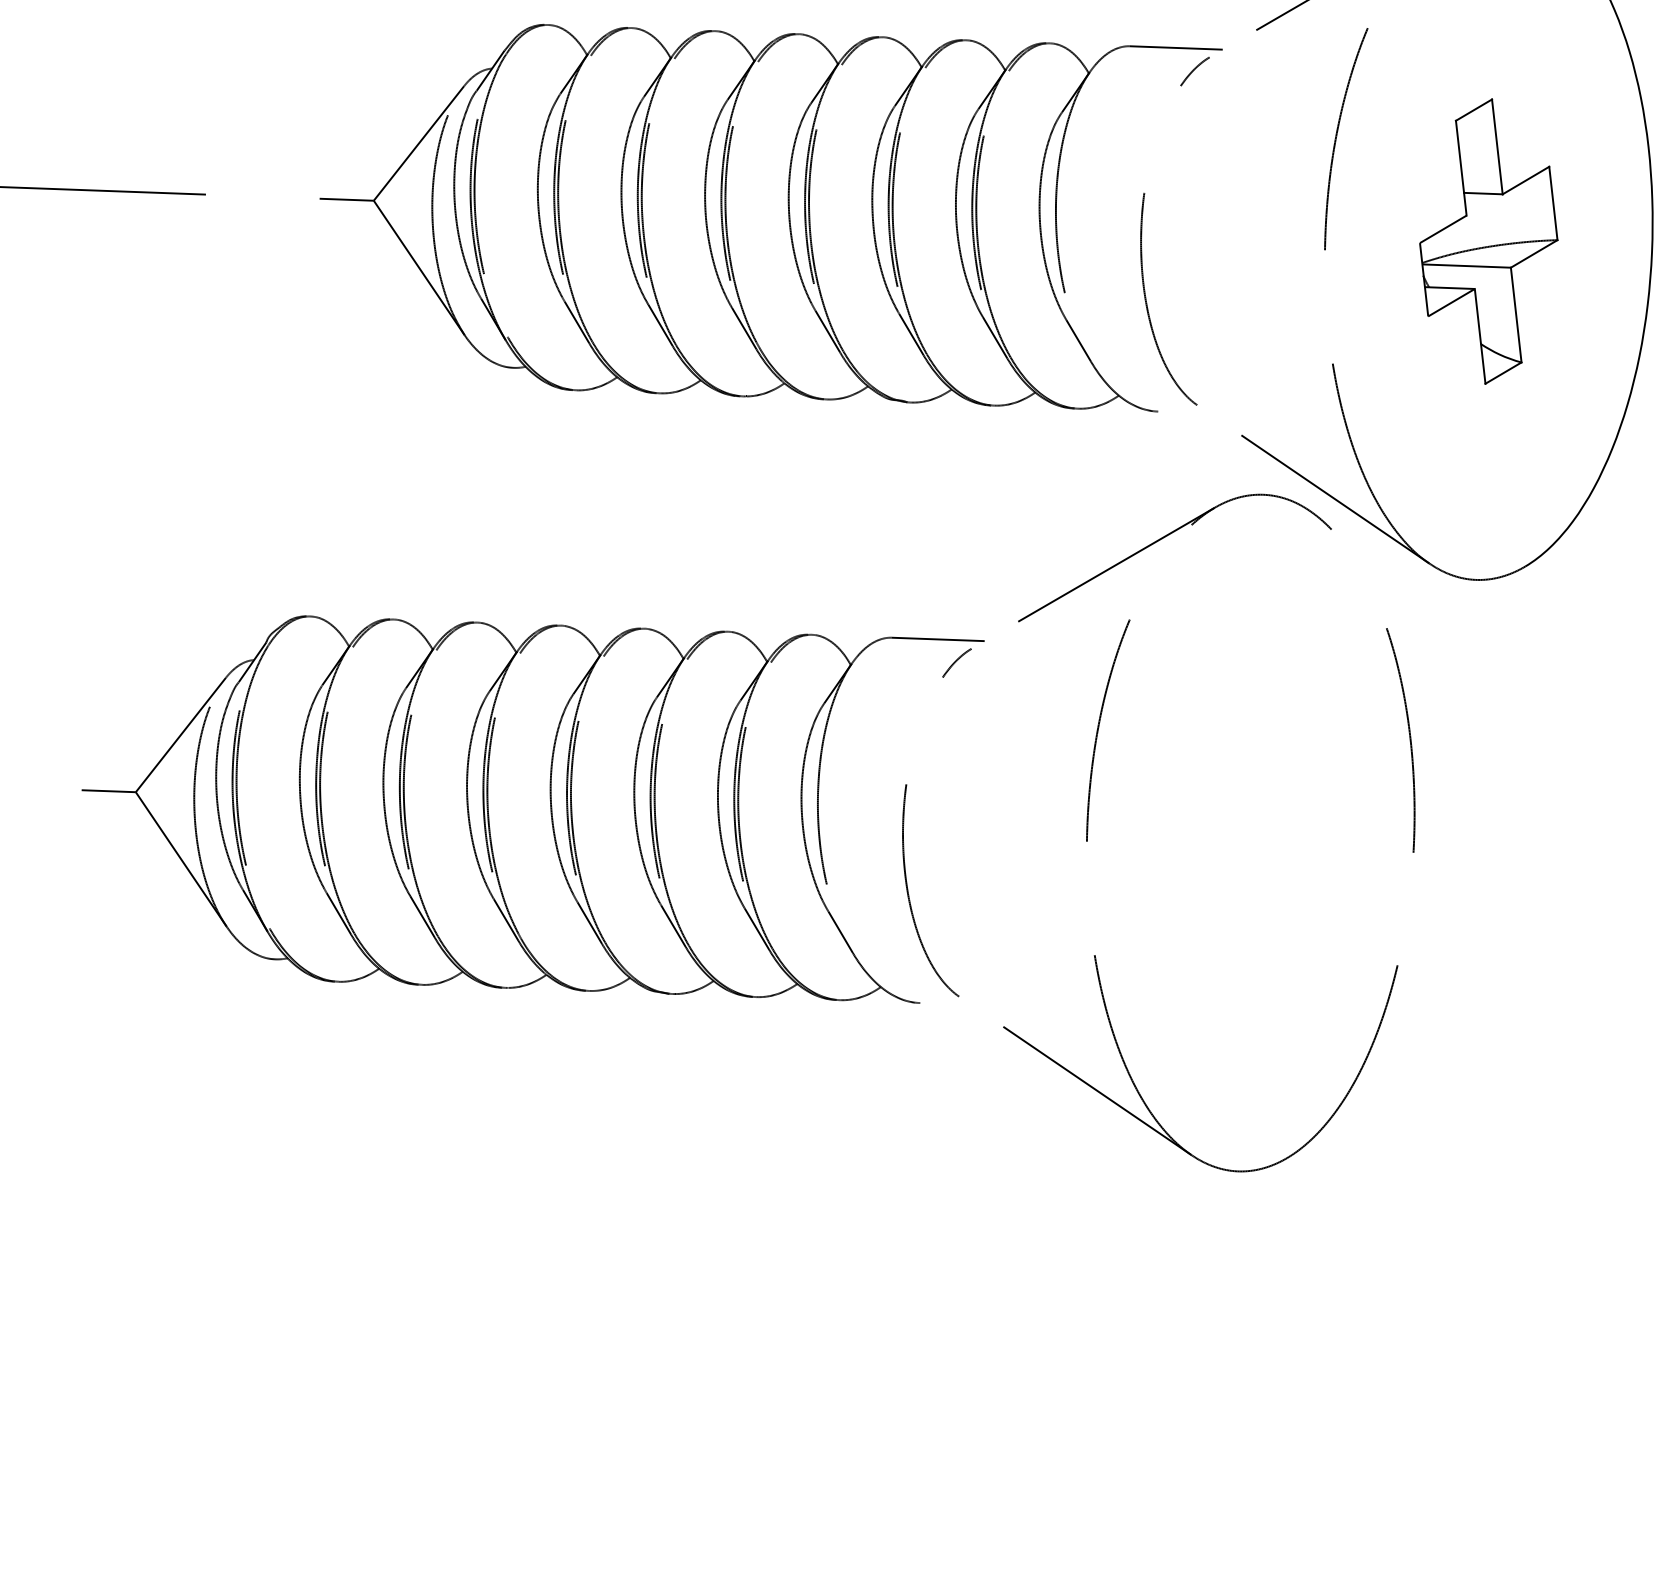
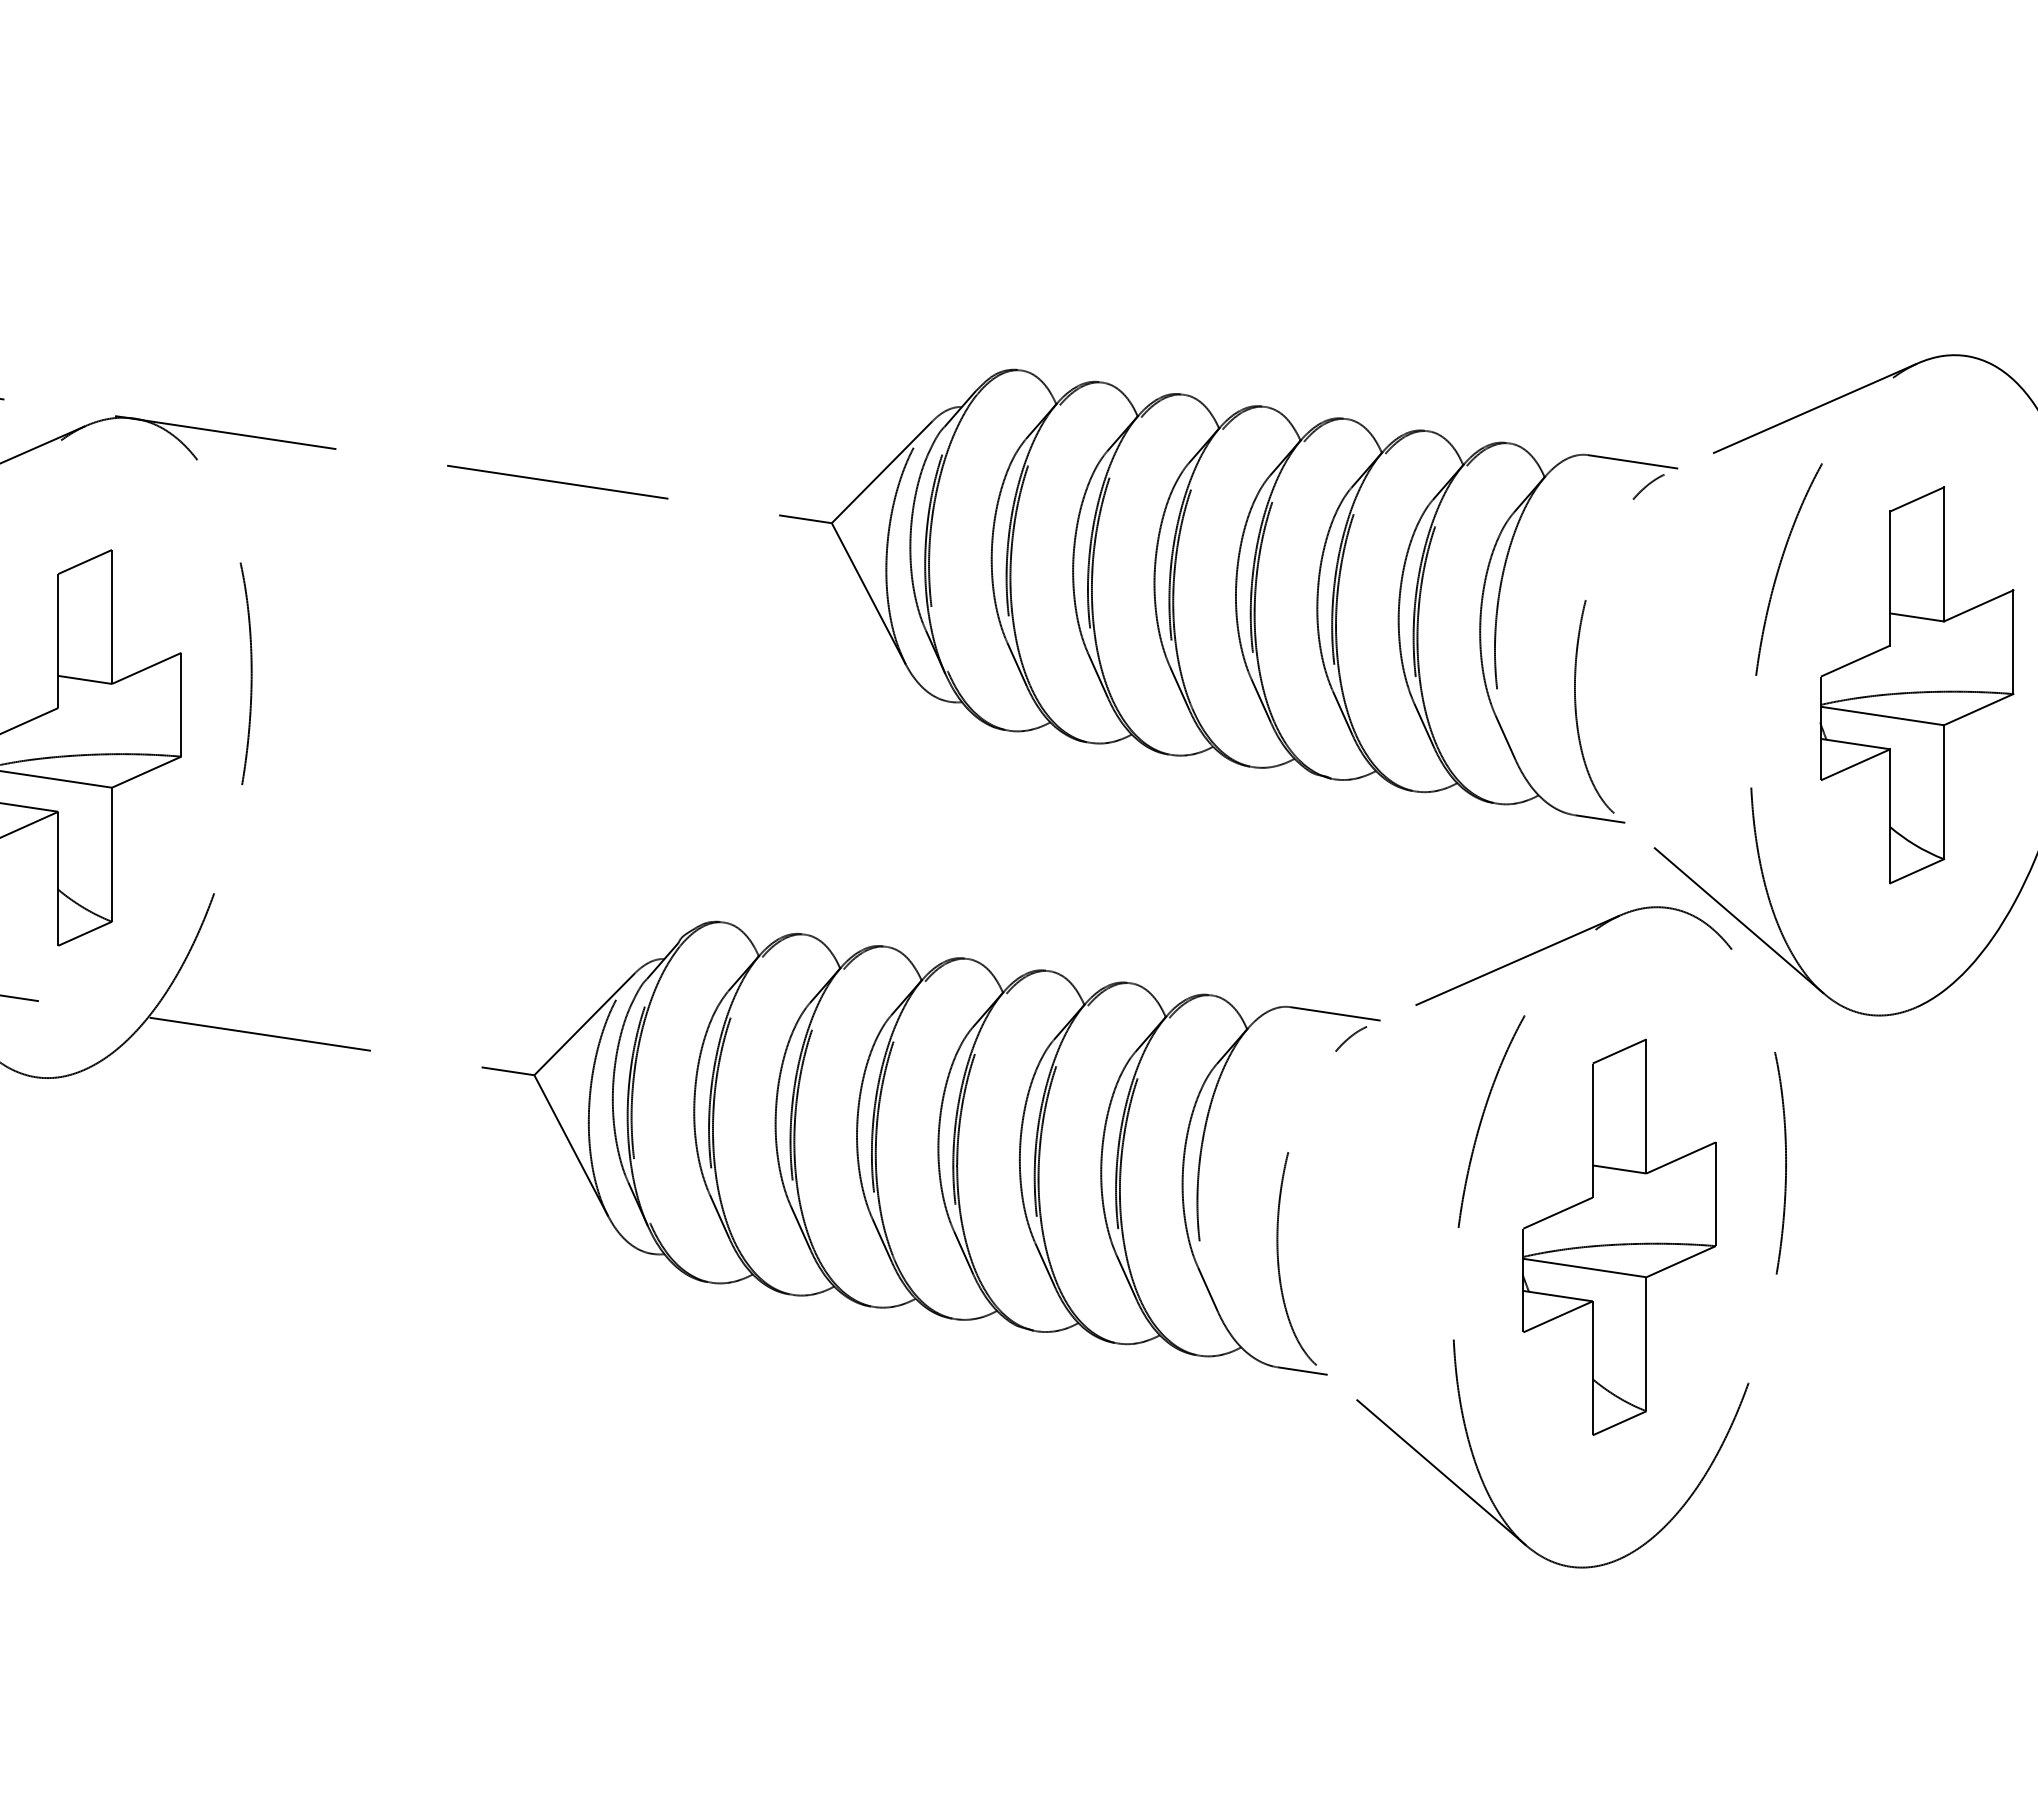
part: (1488, 241) -> (1916, 685), size x1.43
line: (1183, 411) -> (1600, 818), added
part: (1250, 832) -> (1619, 1236), added
line: (945, 1003) -> (1302, 1370), added

